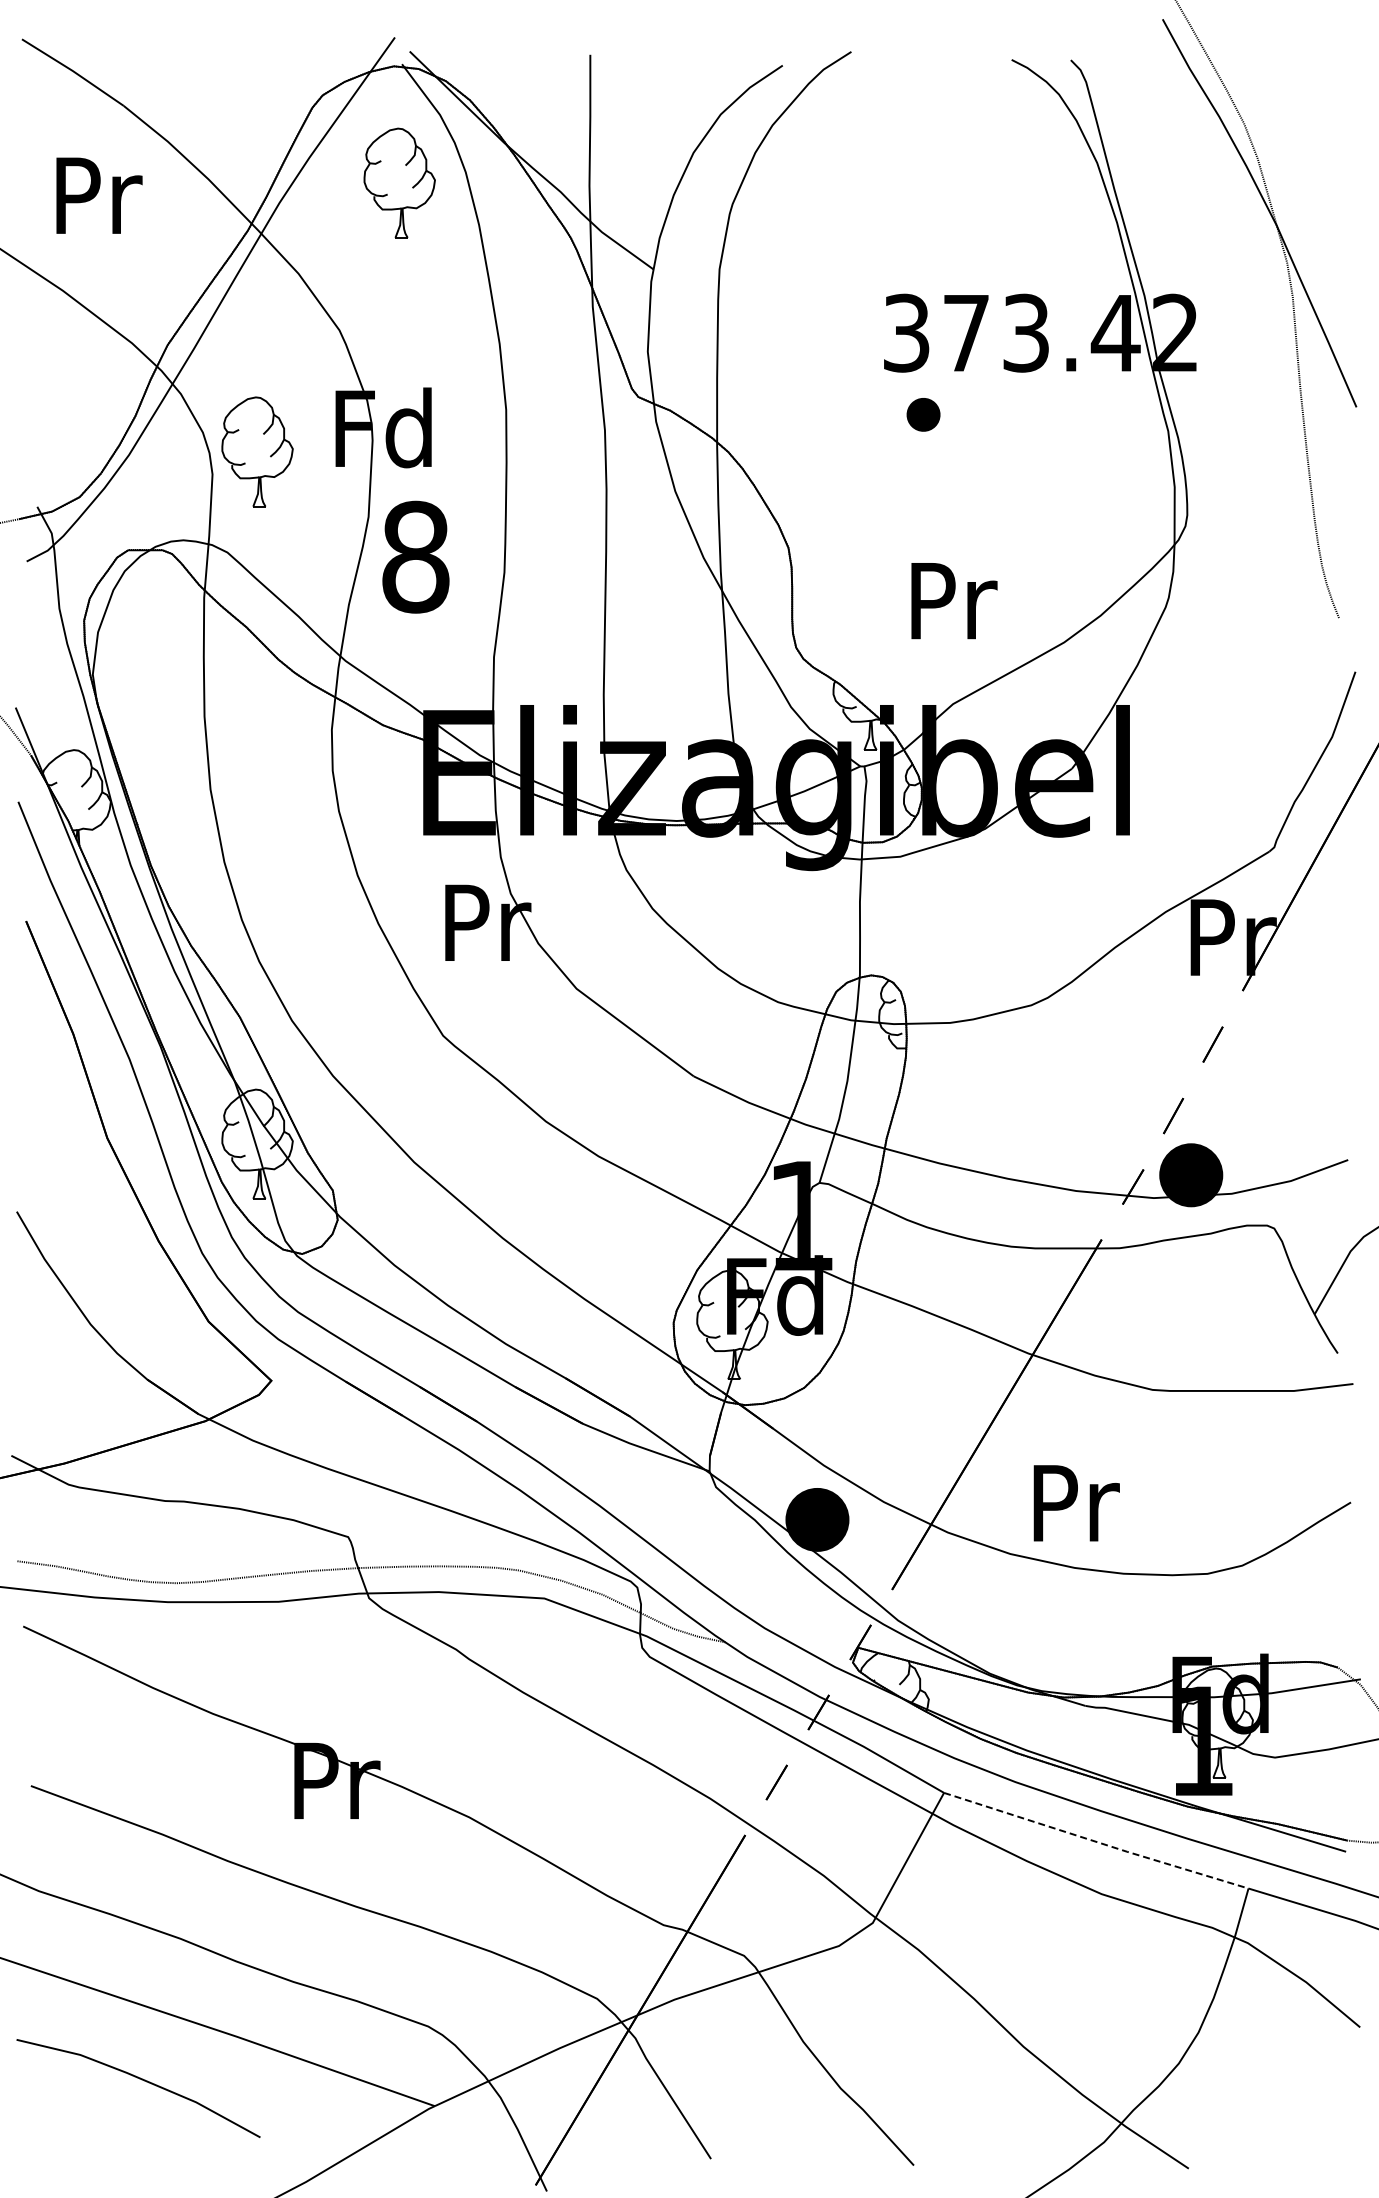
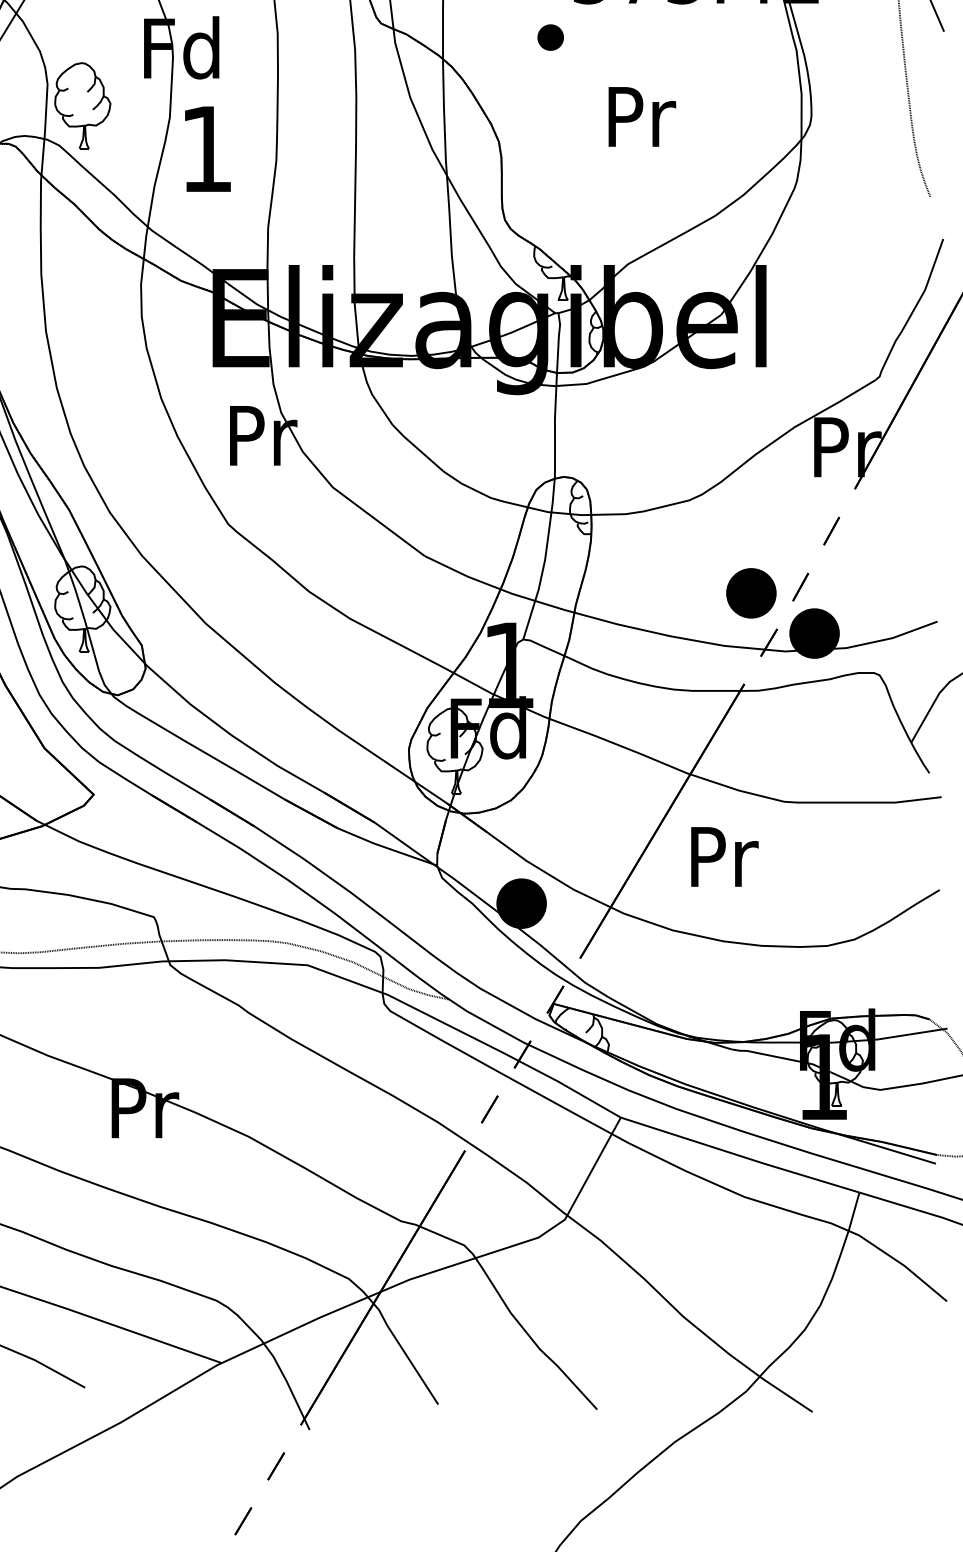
part: (923, 414) -> (550, 37), moved
part: (257, 451) -> (82, 105), moved
text: (415, 556) -> (206, 148), 8 -> 1
text: (954, 601) -> (642, 117), moved
part: (1110, 1123) -> (751, 592), added
text: (1076, 1503) -> (724, 857), moved
line: (1096, 1842) -> (740, 1156), dashed -> solid

